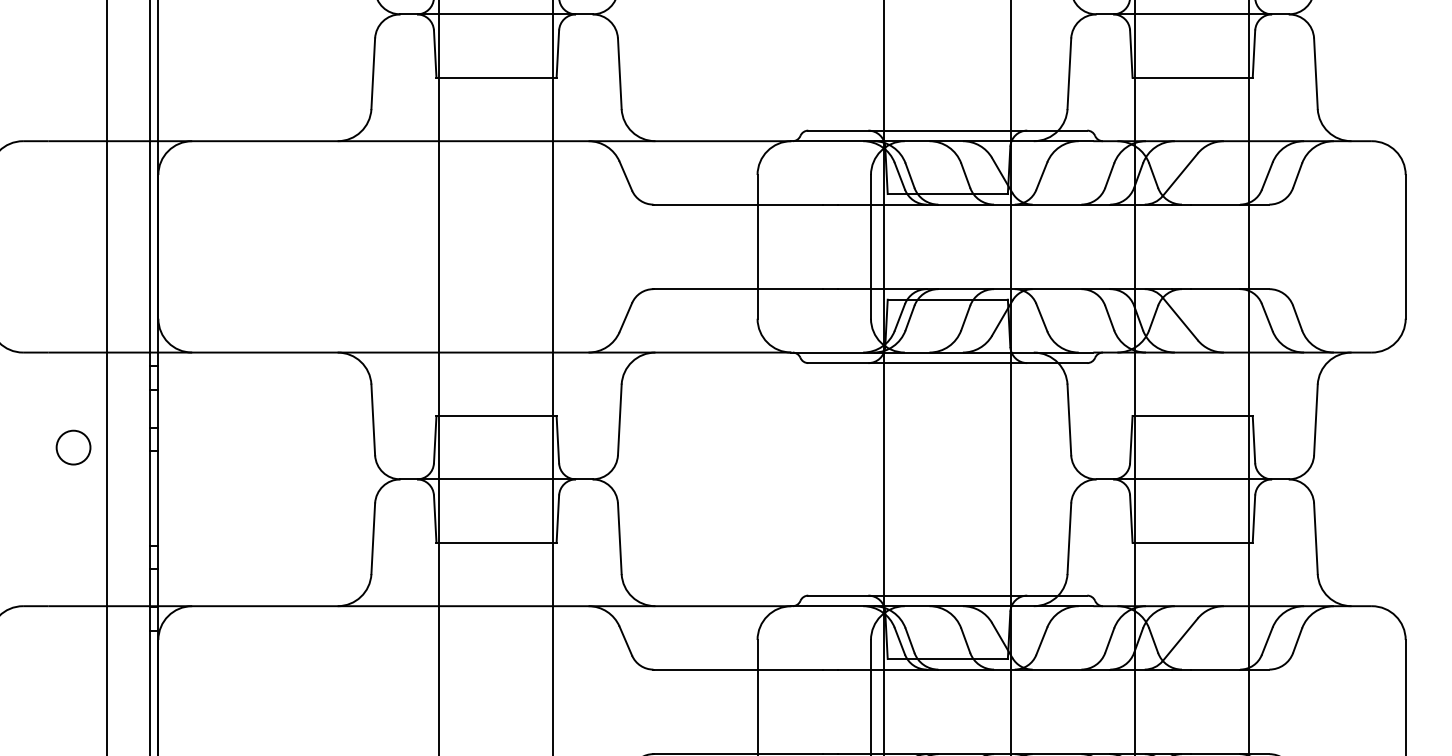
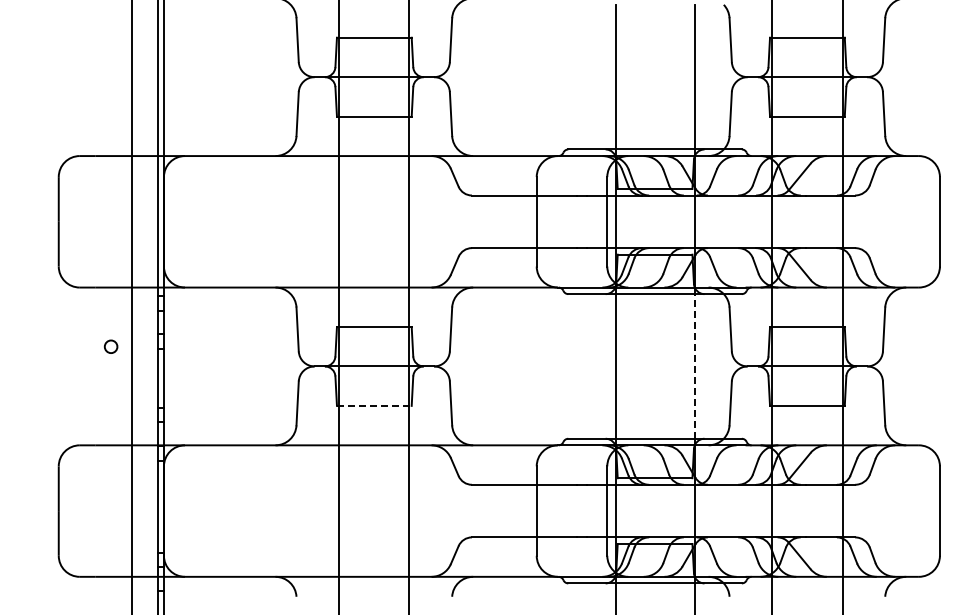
circle: (72, 447) -> (110, 346), size x0.6
line: (1011, 477) -> (694, 365), solid -> dashed
line: (496, 542) -> (374, 405), solid -> dashed

